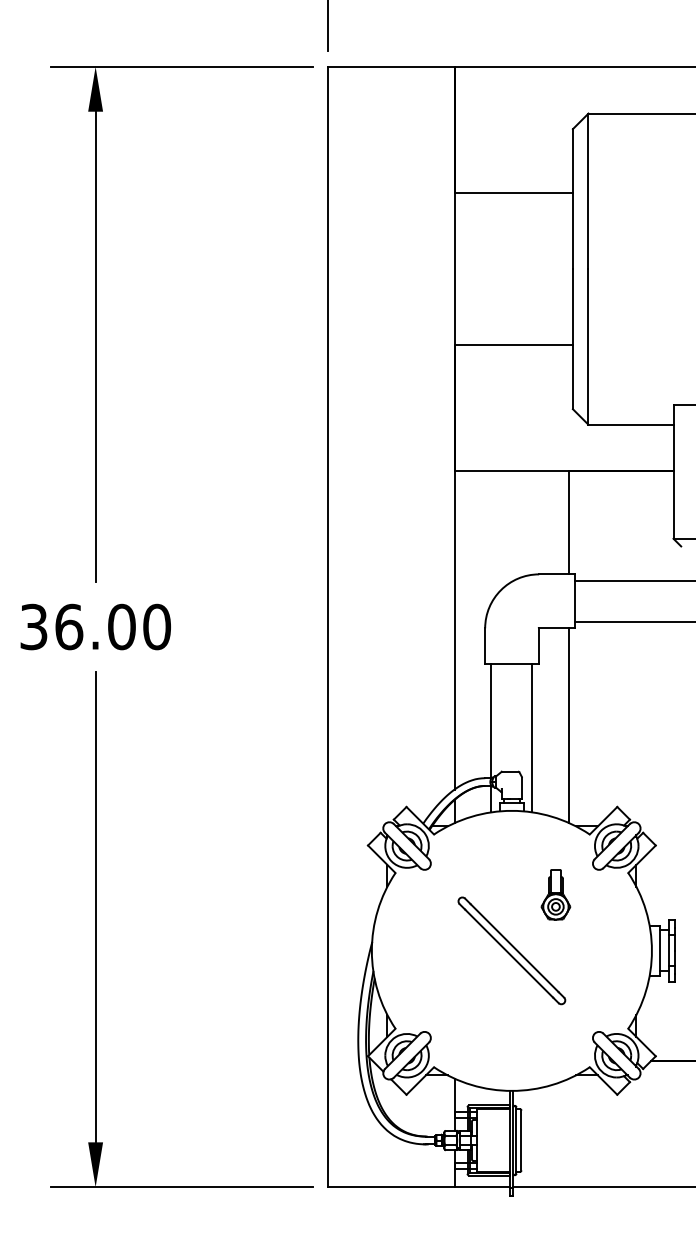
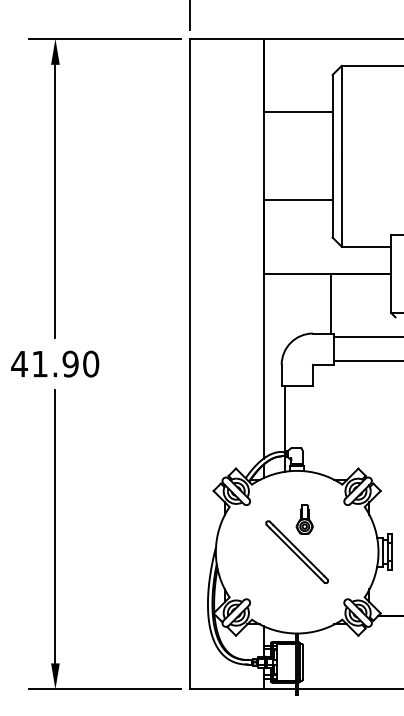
text: (76, 625) -> (44, 363), 36.00 -> 41.90
line: (569, 725) -> (330, 421), removed
line: (533, 737) -> (309, 428), removed
part: (555, 894) -> (304, 519), moved

